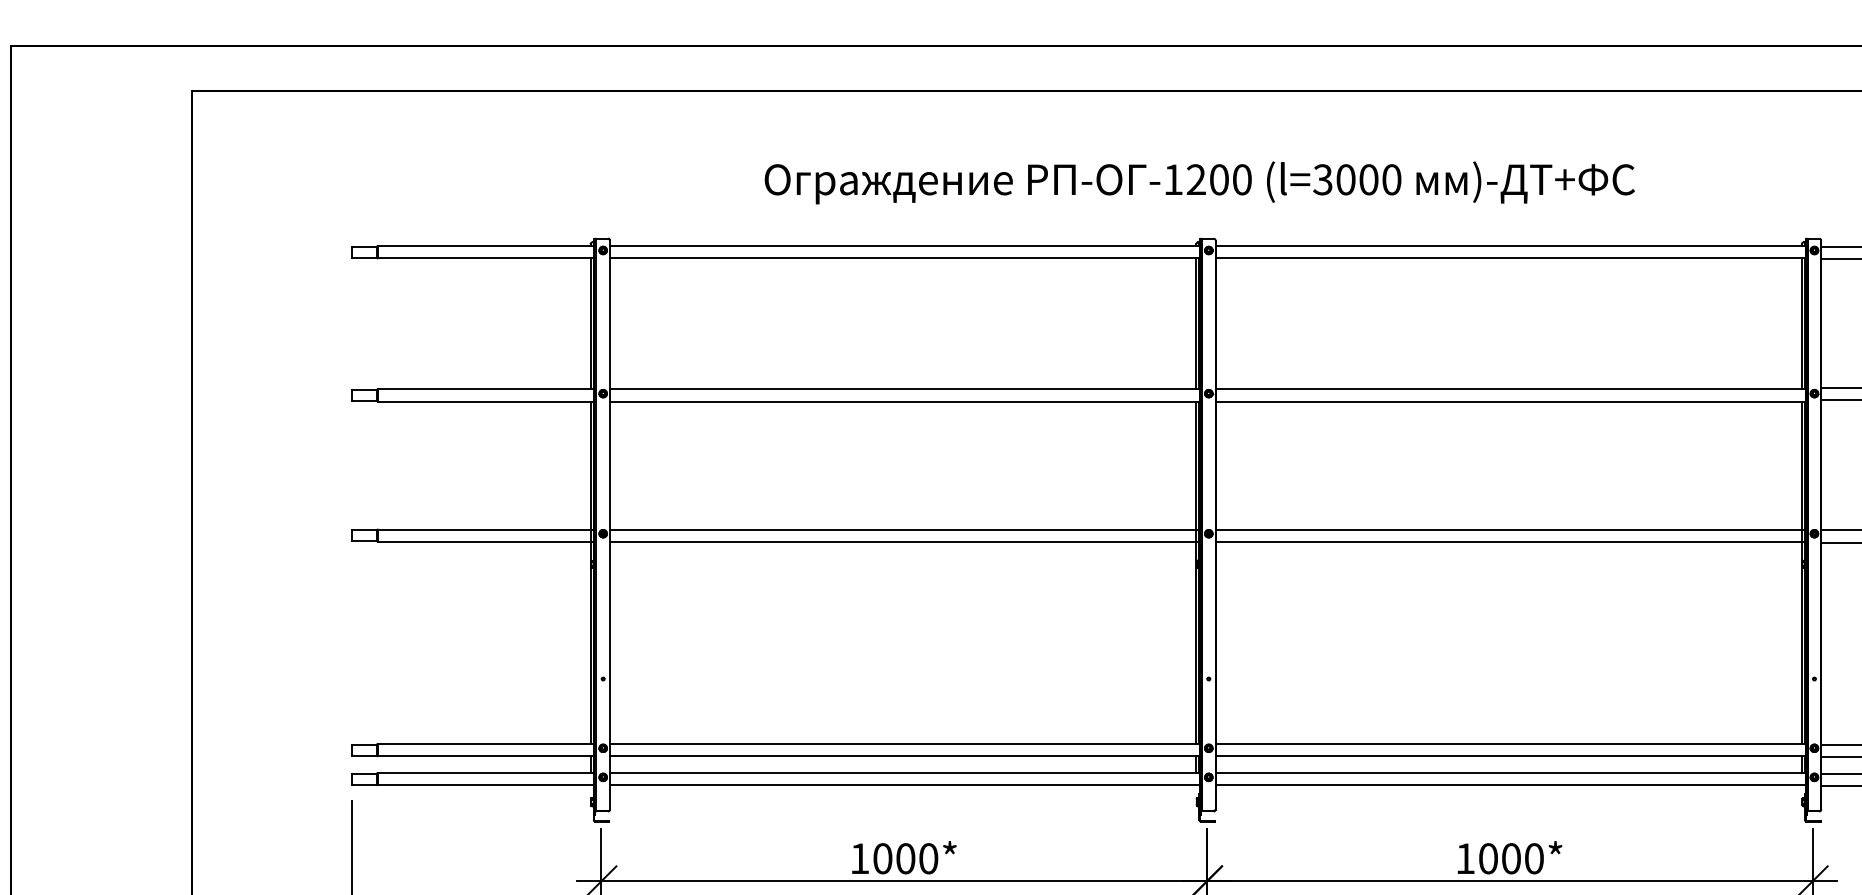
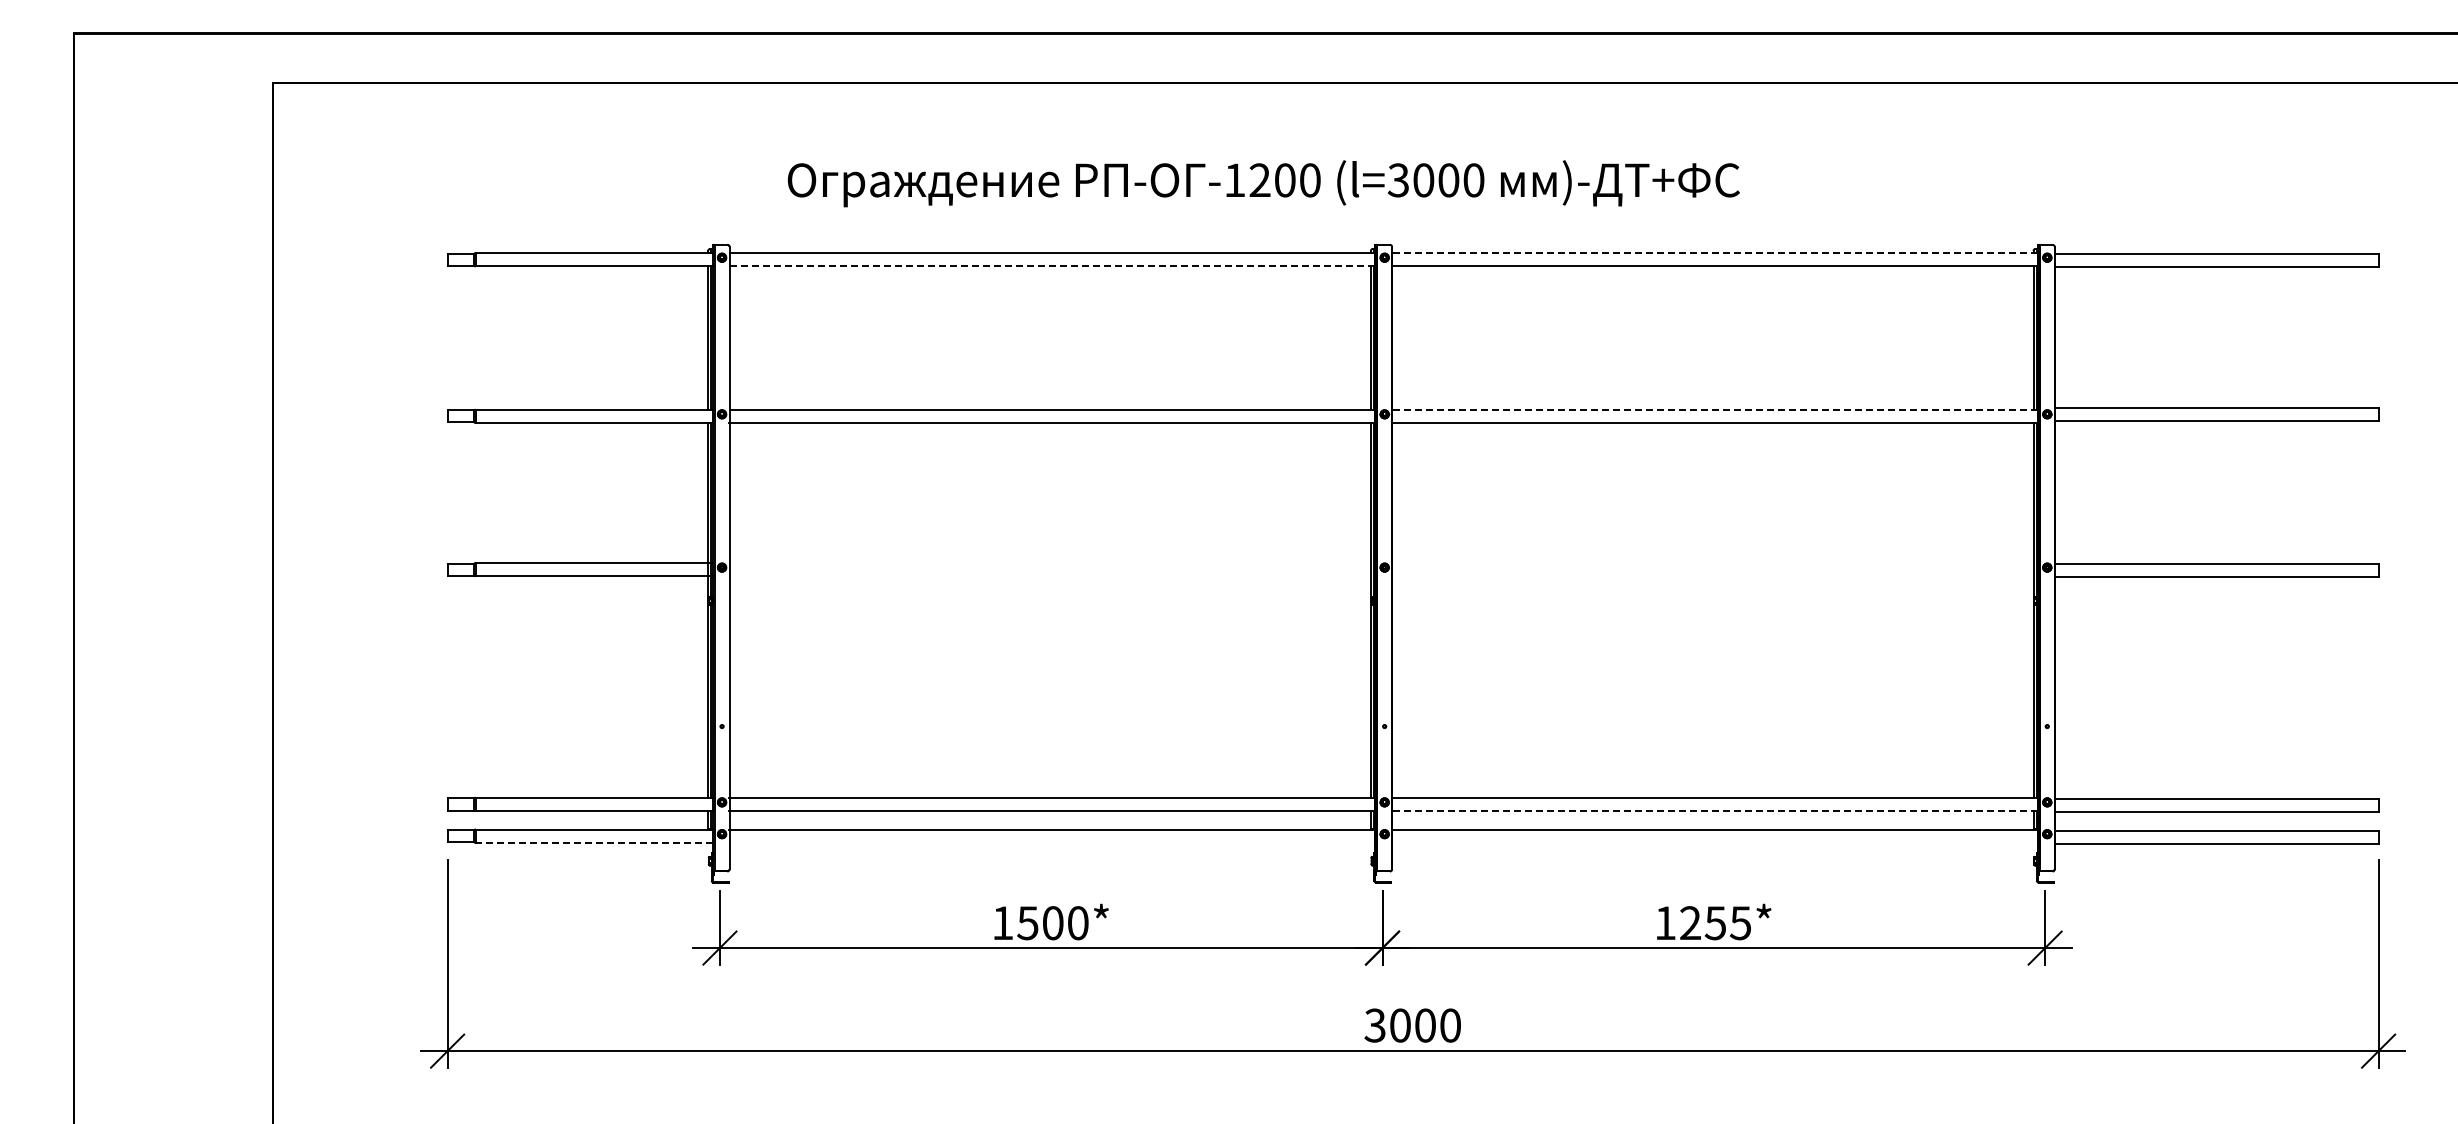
text: (1199, 182) -> (1263, 183), moved
line: (1510, 246) -> (1714, 253), solid -> dashed
line: (905, 258) -> (1052, 266), solid -> dashed
line: (1510, 389) -> (1714, 409), solid -> dashed
line: (905, 529) -> (1052, 563), removed
line: (1510, 529) -> (1714, 563), removed
line: (905, 541) -> (1052, 576), removed
line: (1510, 541) -> (1714, 576), removed
line: (1510, 756) -> (1714, 811), solid -> dashed
line: (485, 784) -> (593, 842), solid -> dashed
line: (905, 784) -> (1052, 842), removed
line: (1510, 784) -> (1714, 842), removed
text: (882, 859) -> (1027, 923), 1000* -> 1500*
text: (1511, 859) -> (1715, 923), 1000* -> 1255*

